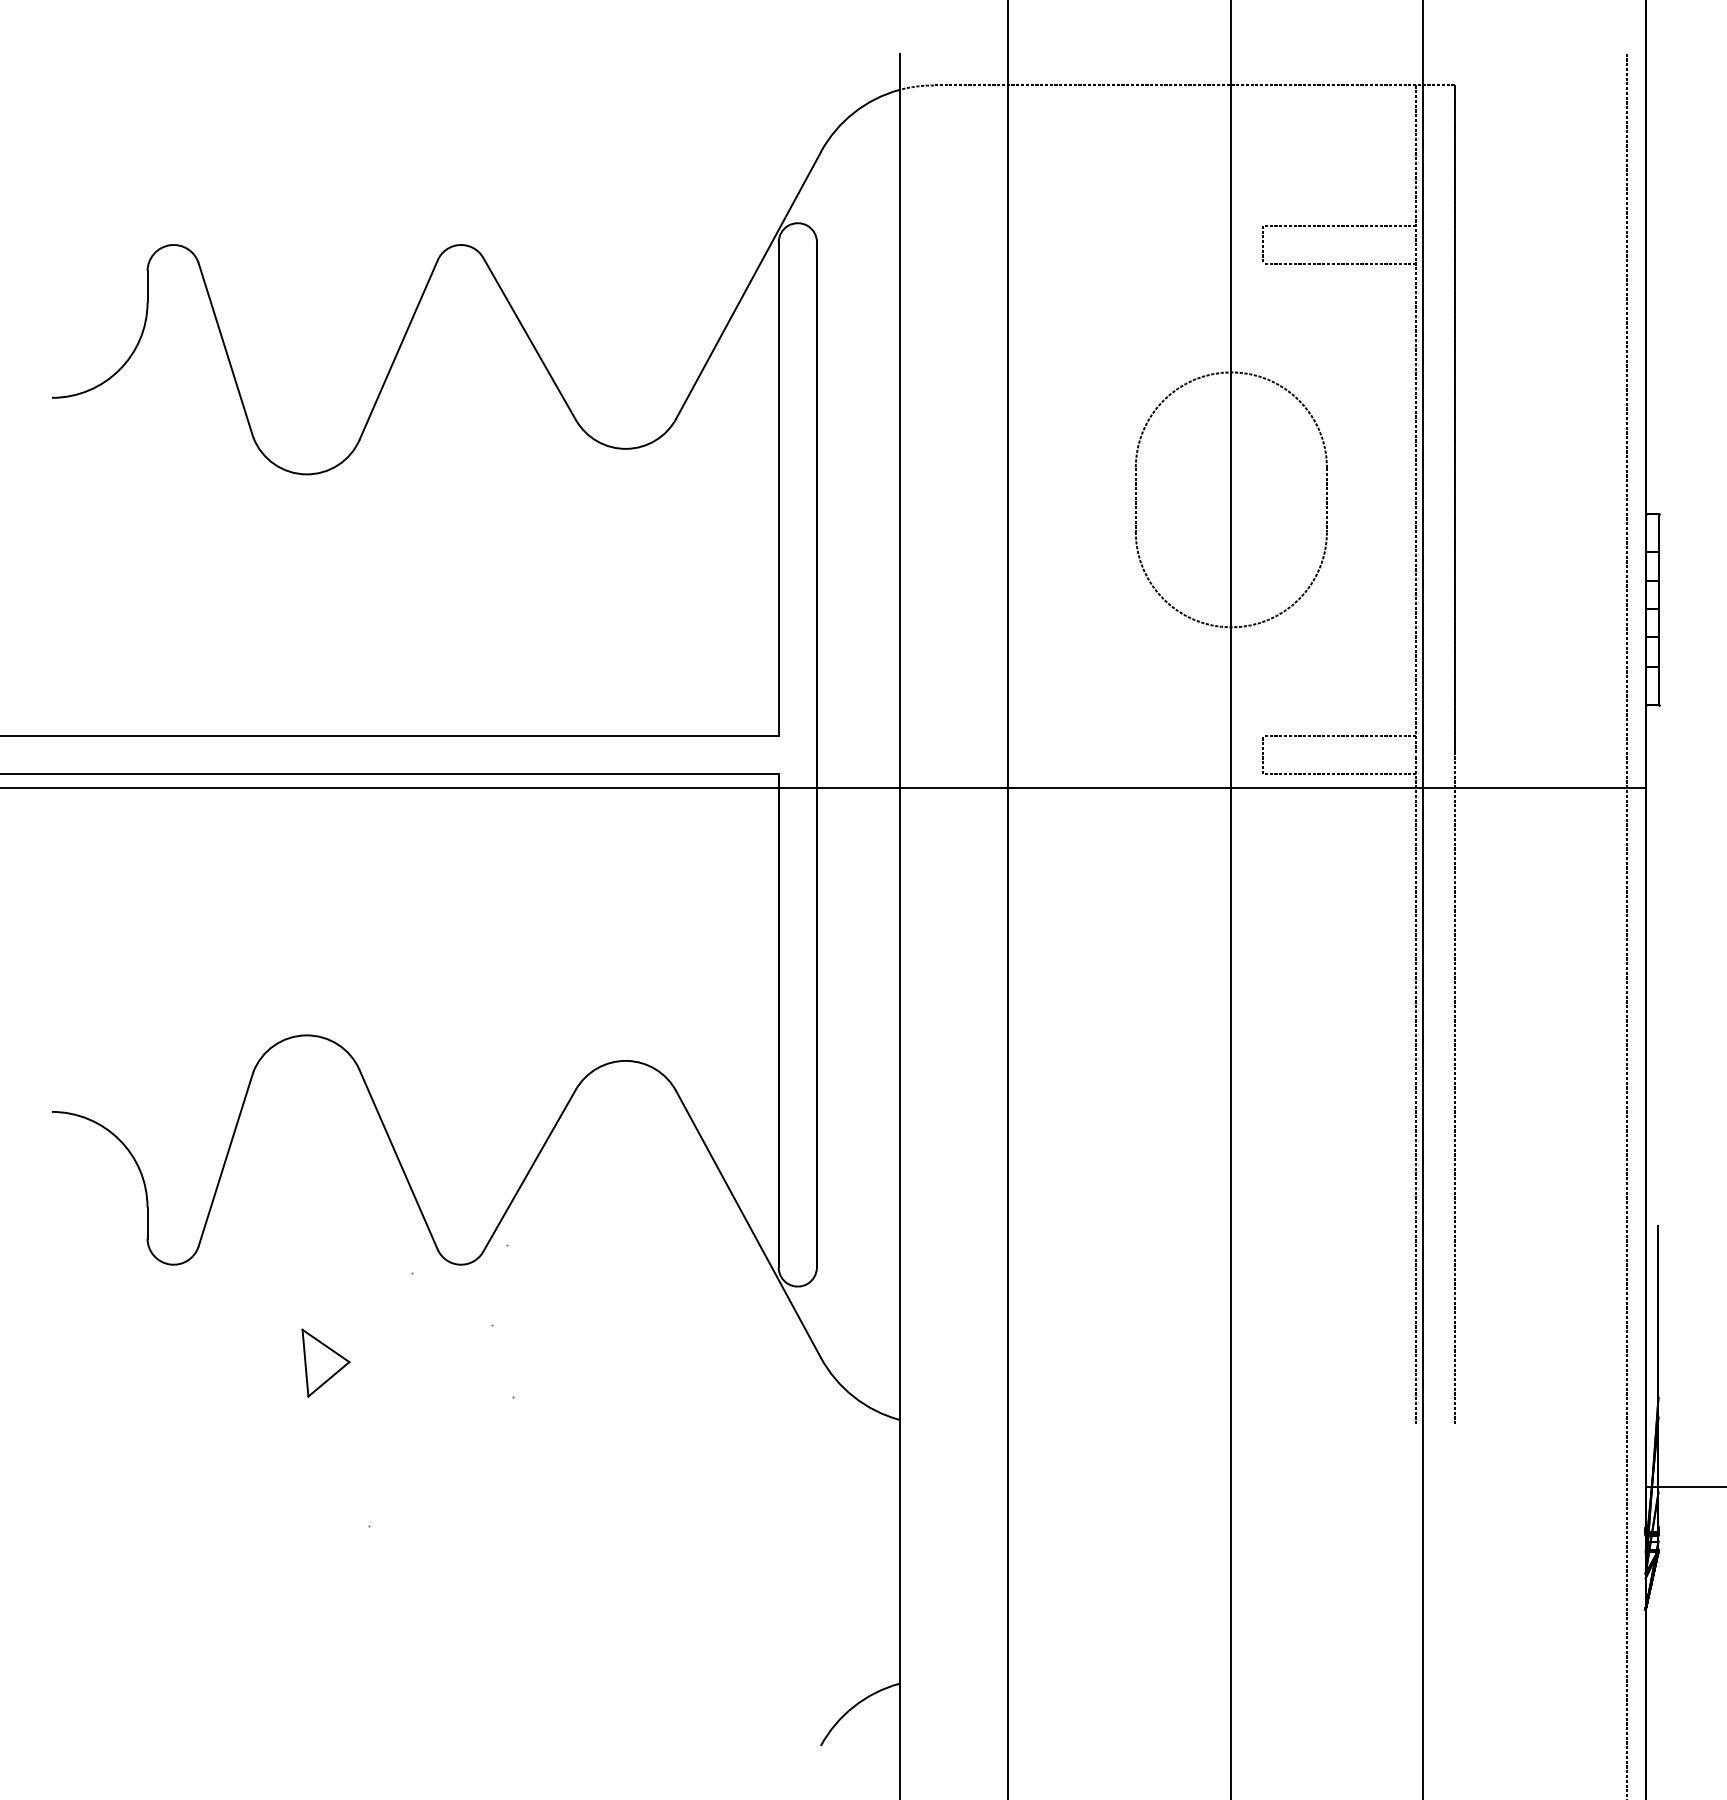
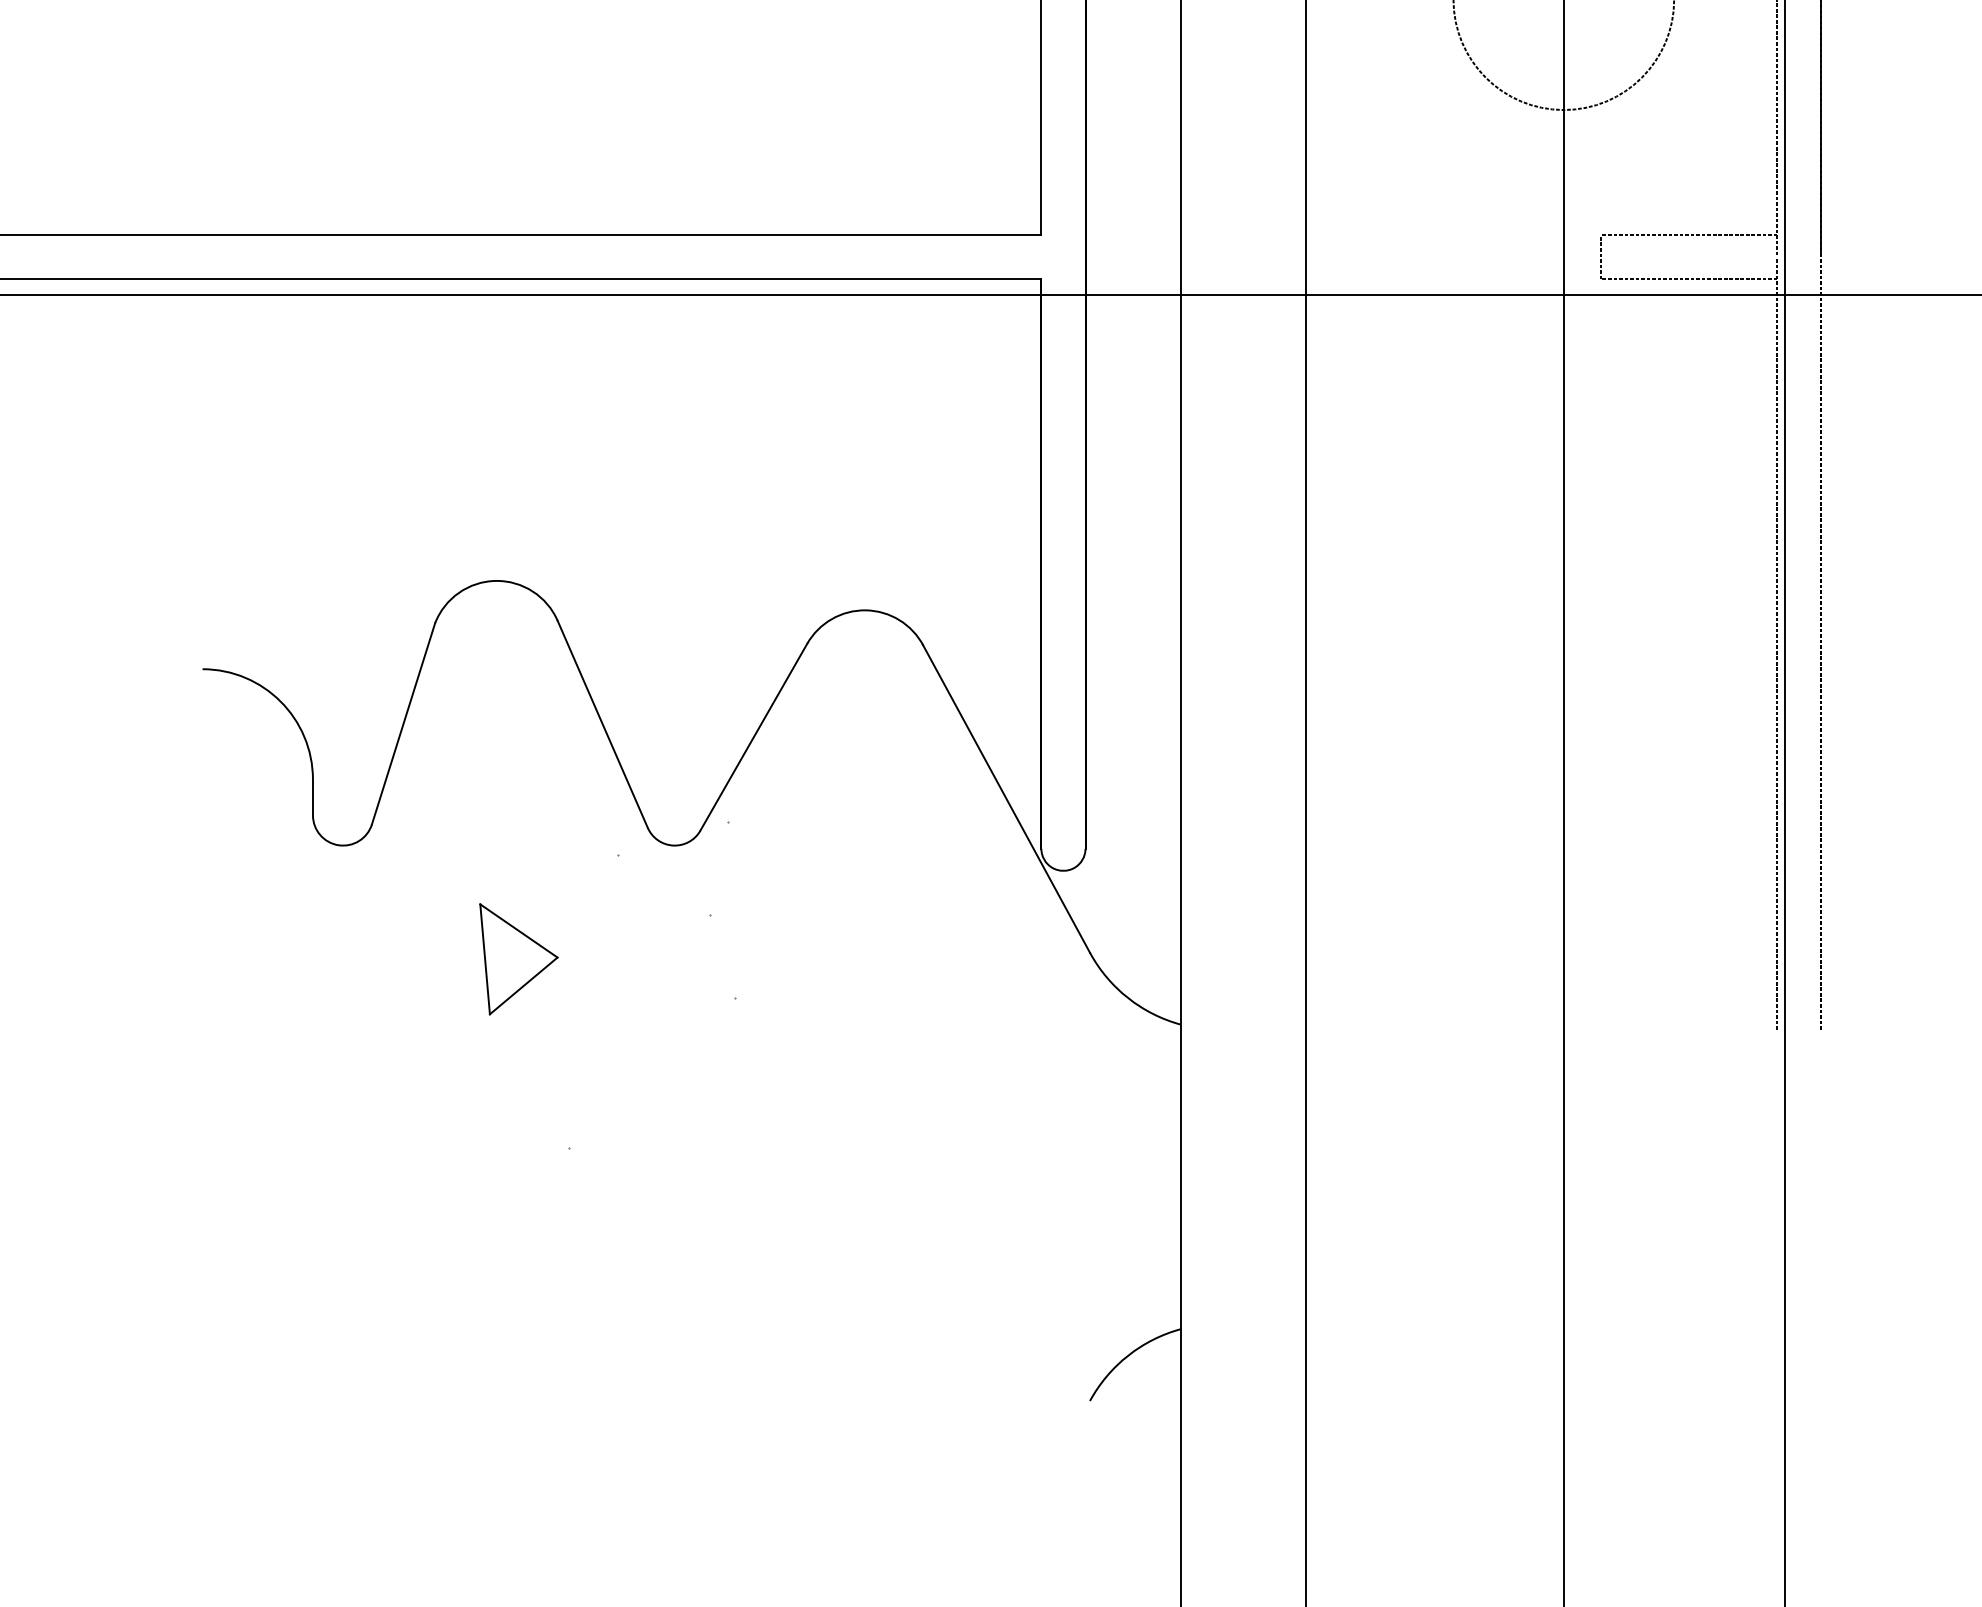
part: (325, 1362) -> (518, 958), size x1.43

